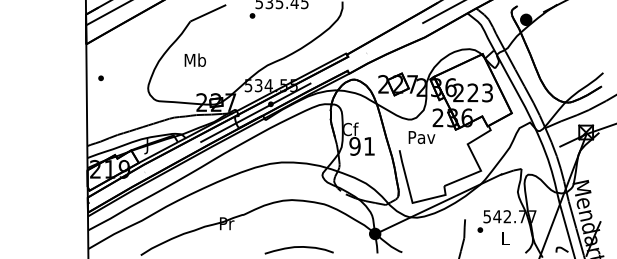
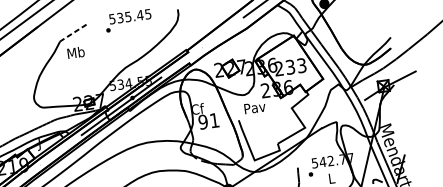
line: (208, 13) -> (73, 33), solid -> dashed
text: (194, 59) -> (75, 52), moved
text: (472, 92) -> (289, 66), 223 -> 233

